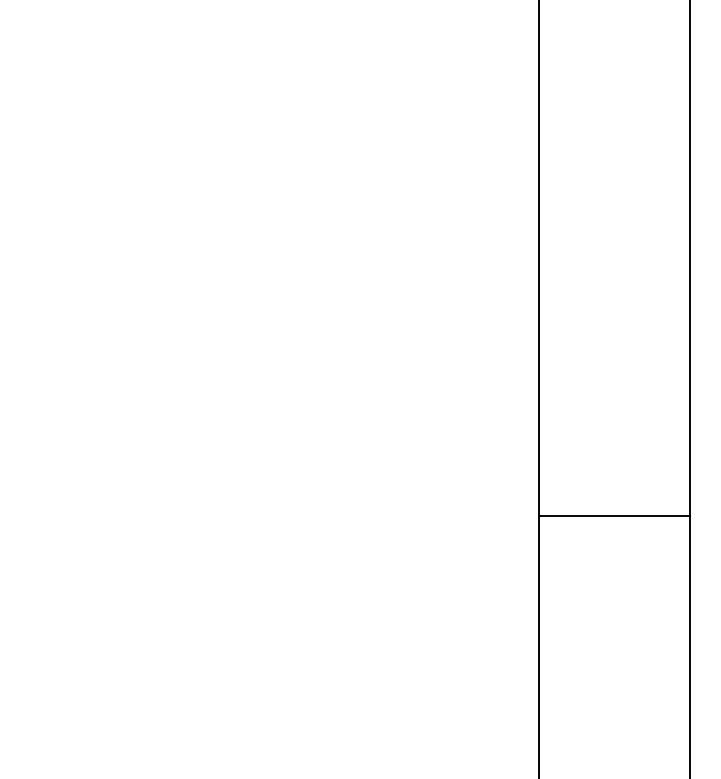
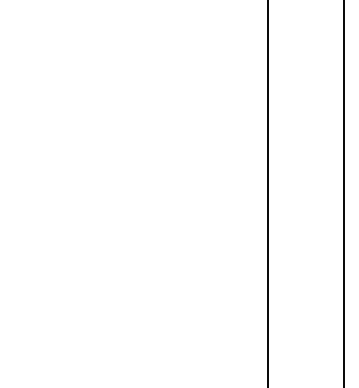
line: (613, 515) -> (305, 256), removed

